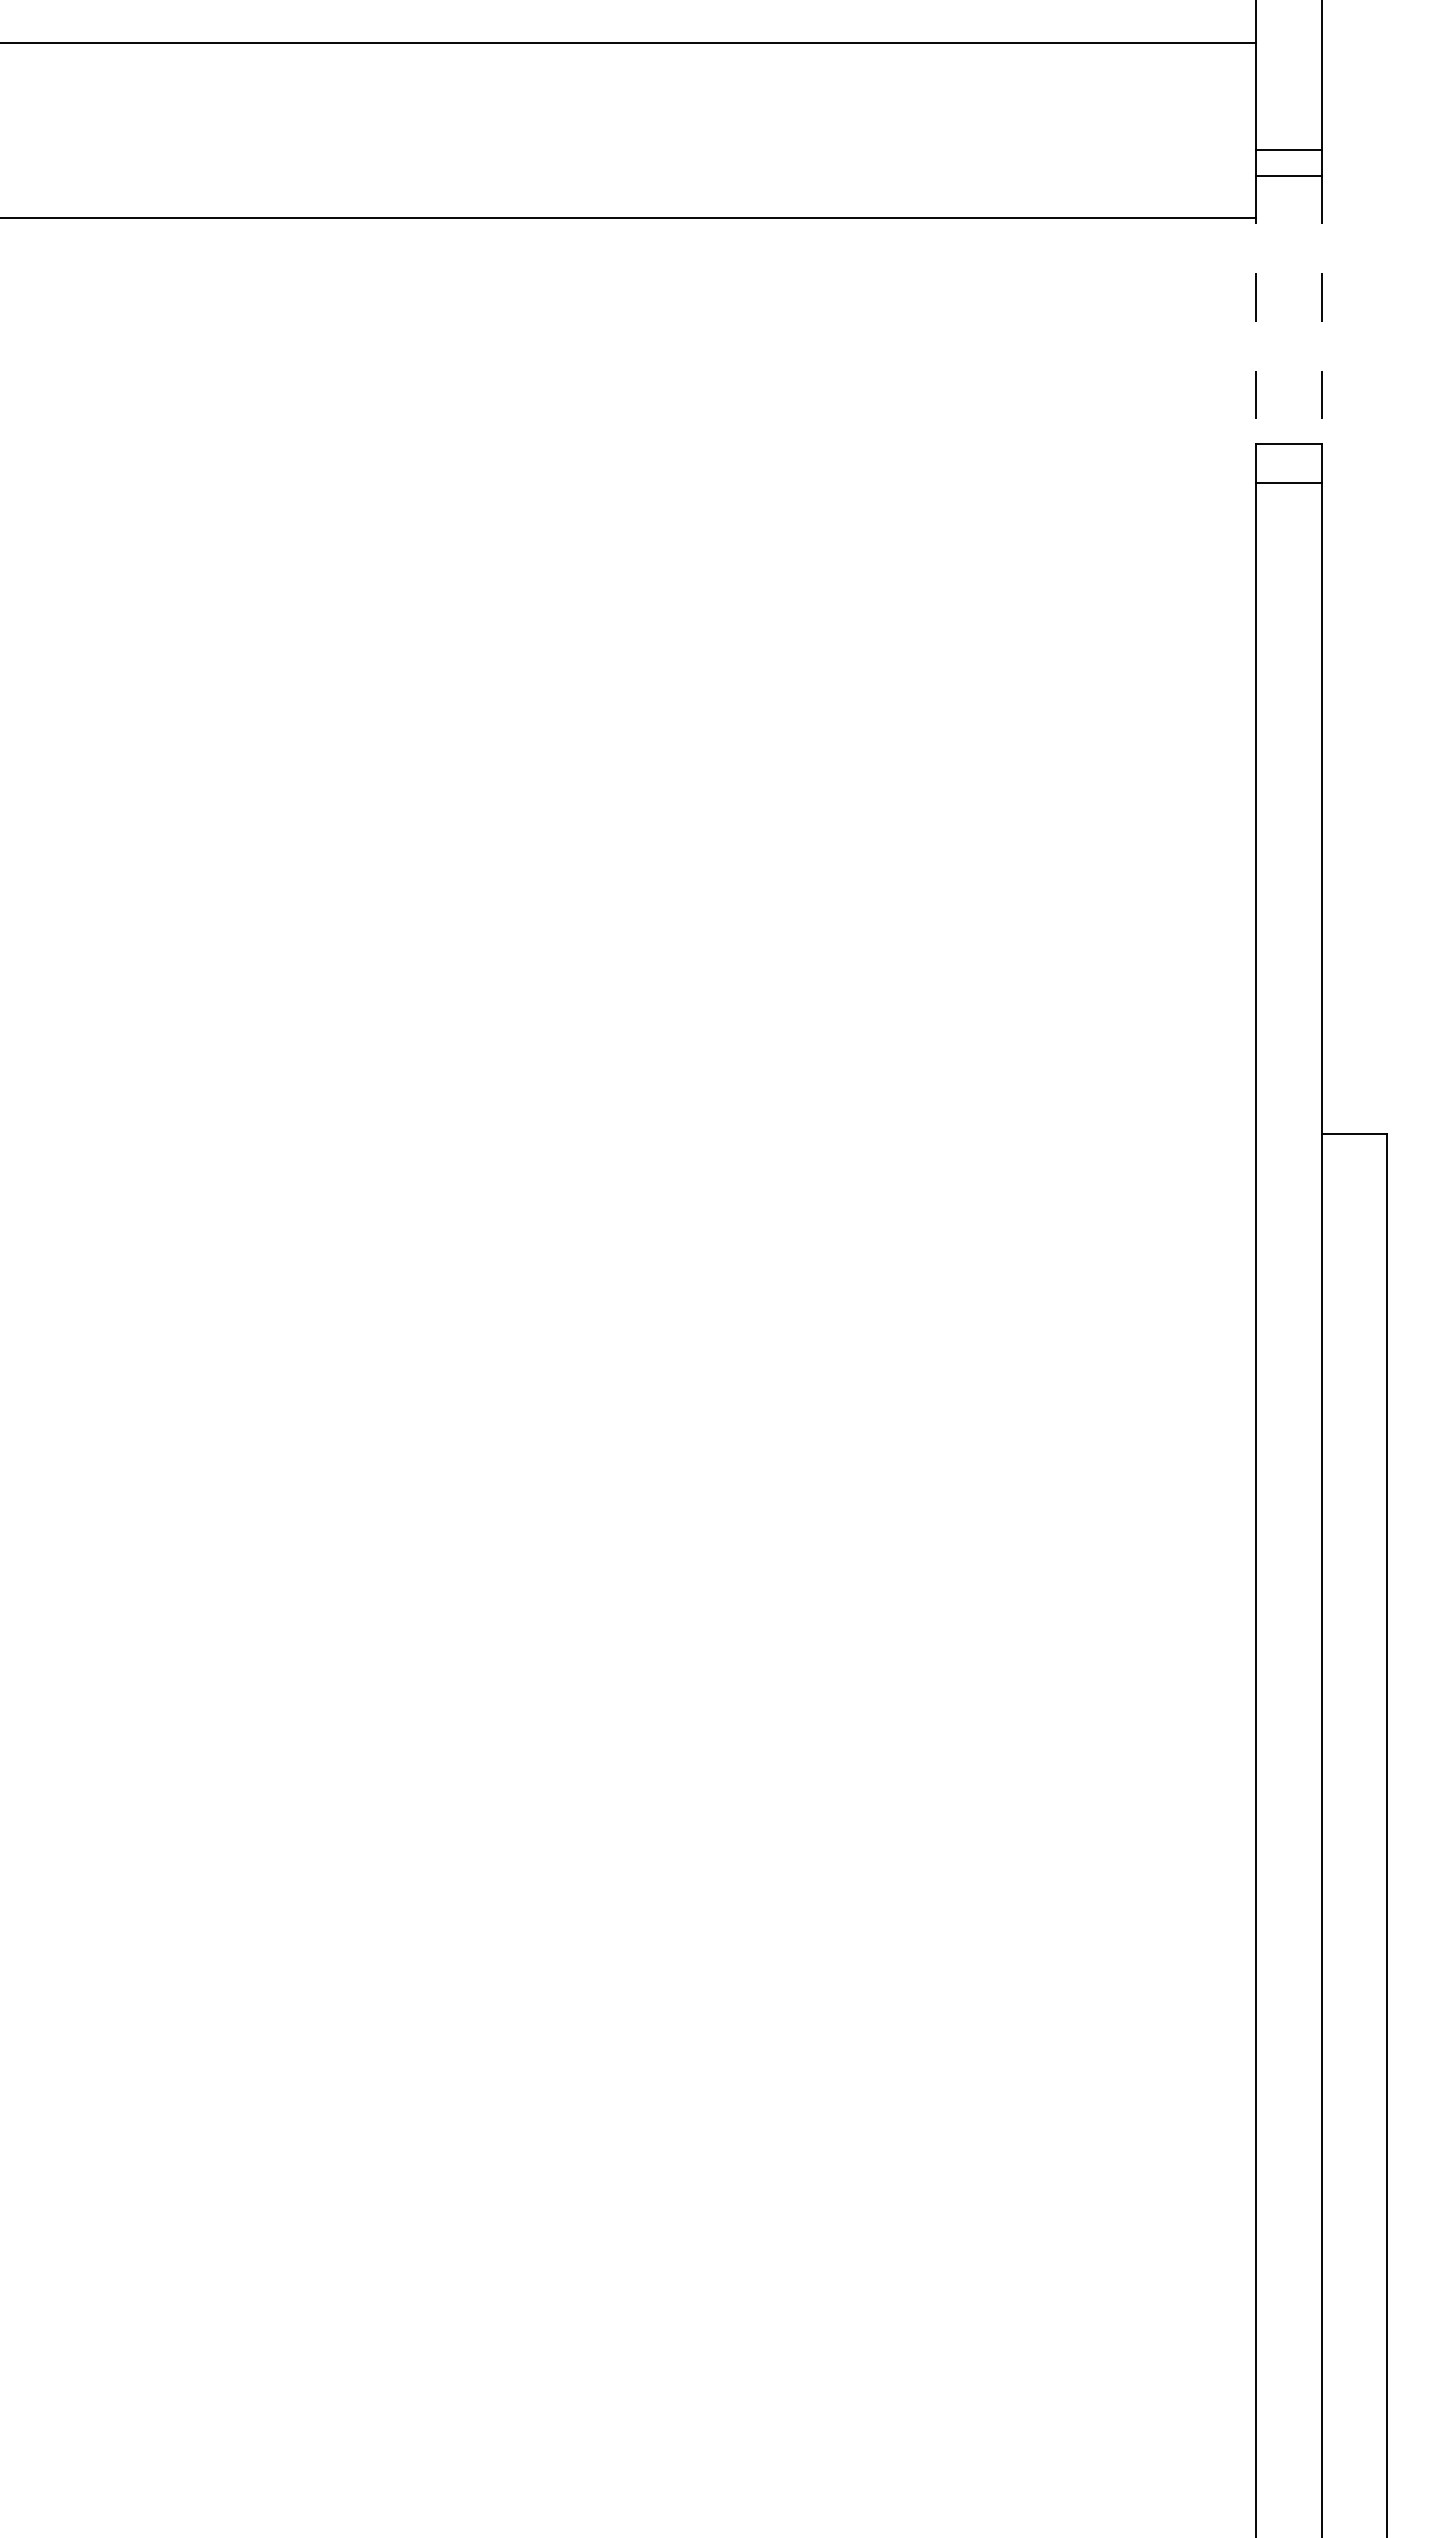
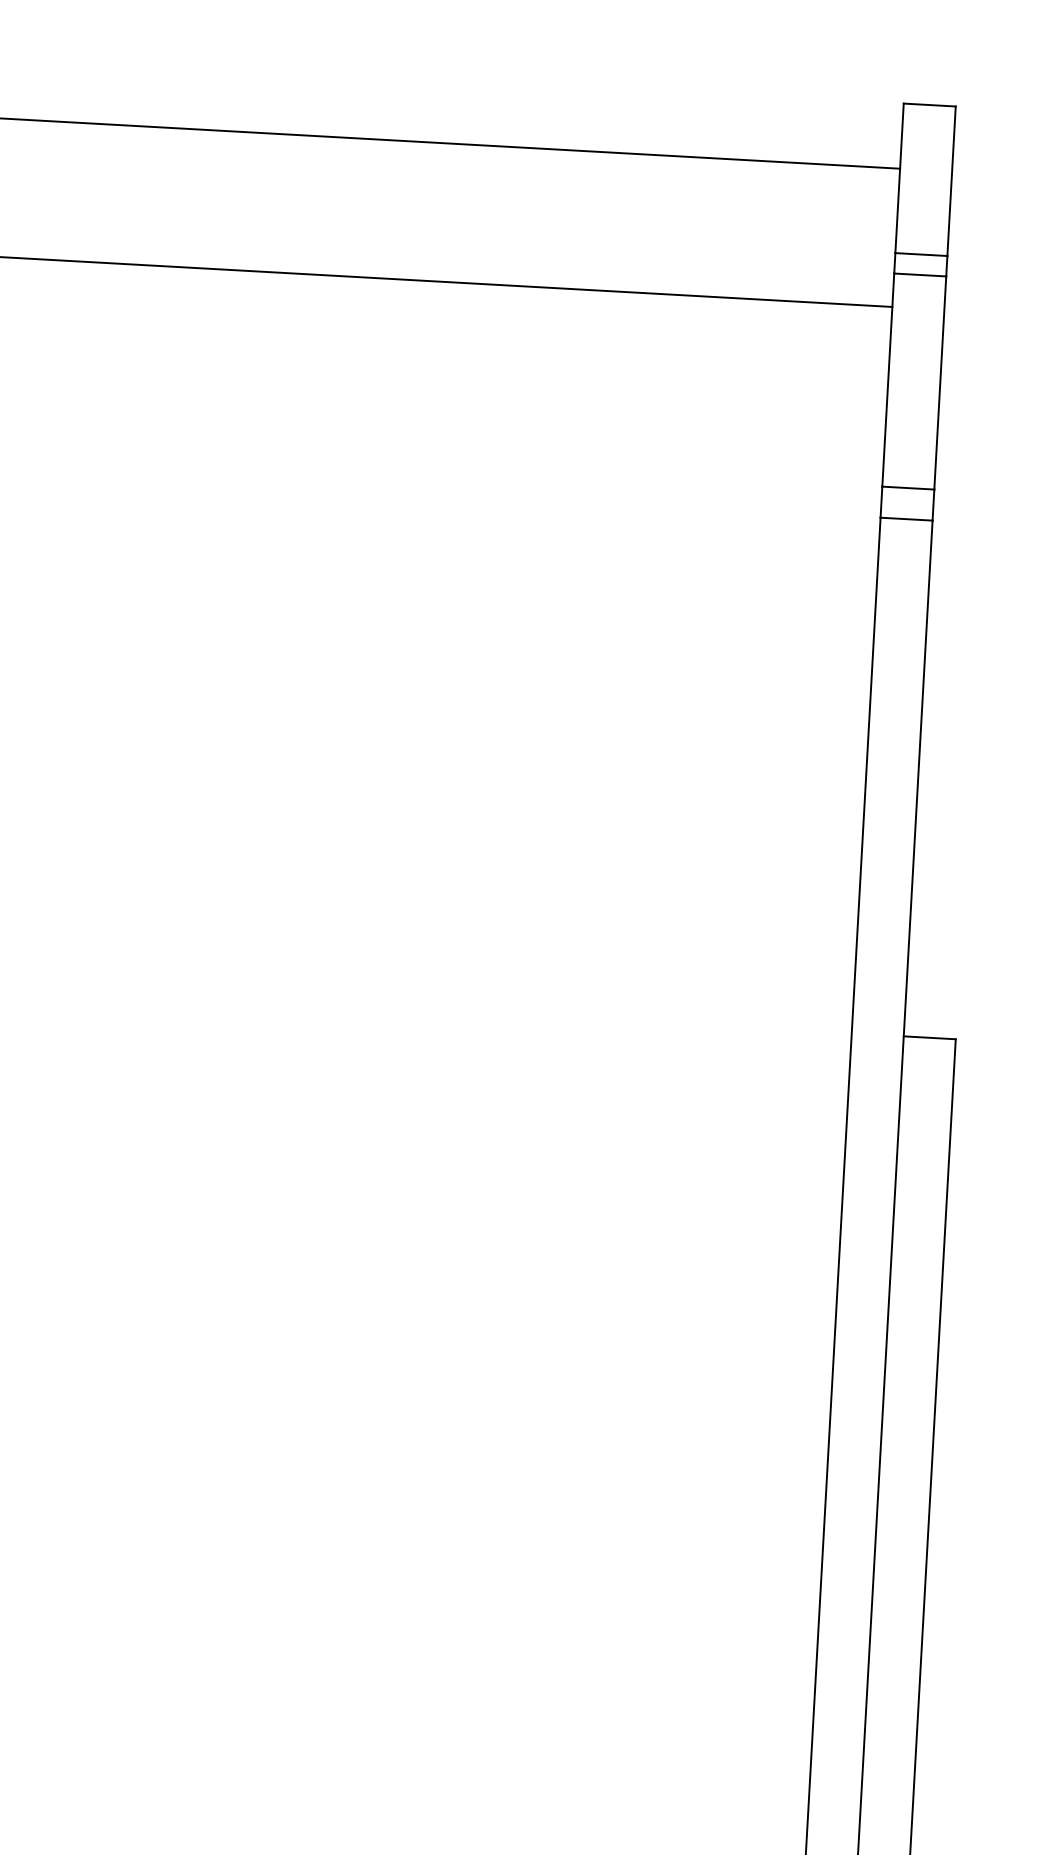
line: (1256, 310) -> (888, 380), dashed -> solid
line: (1321, 310) -> (940, 383), dashed -> solid

